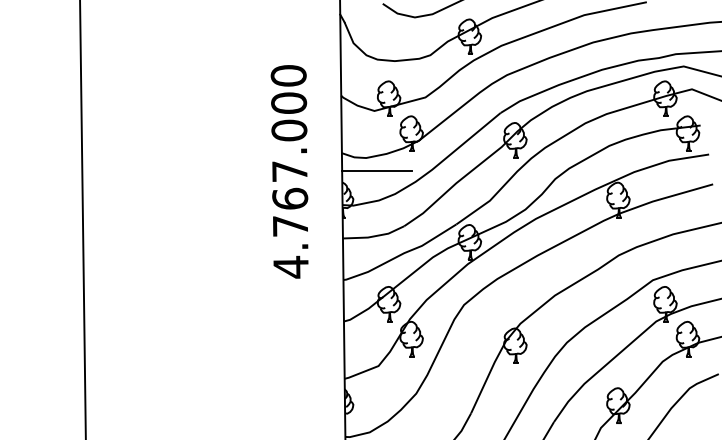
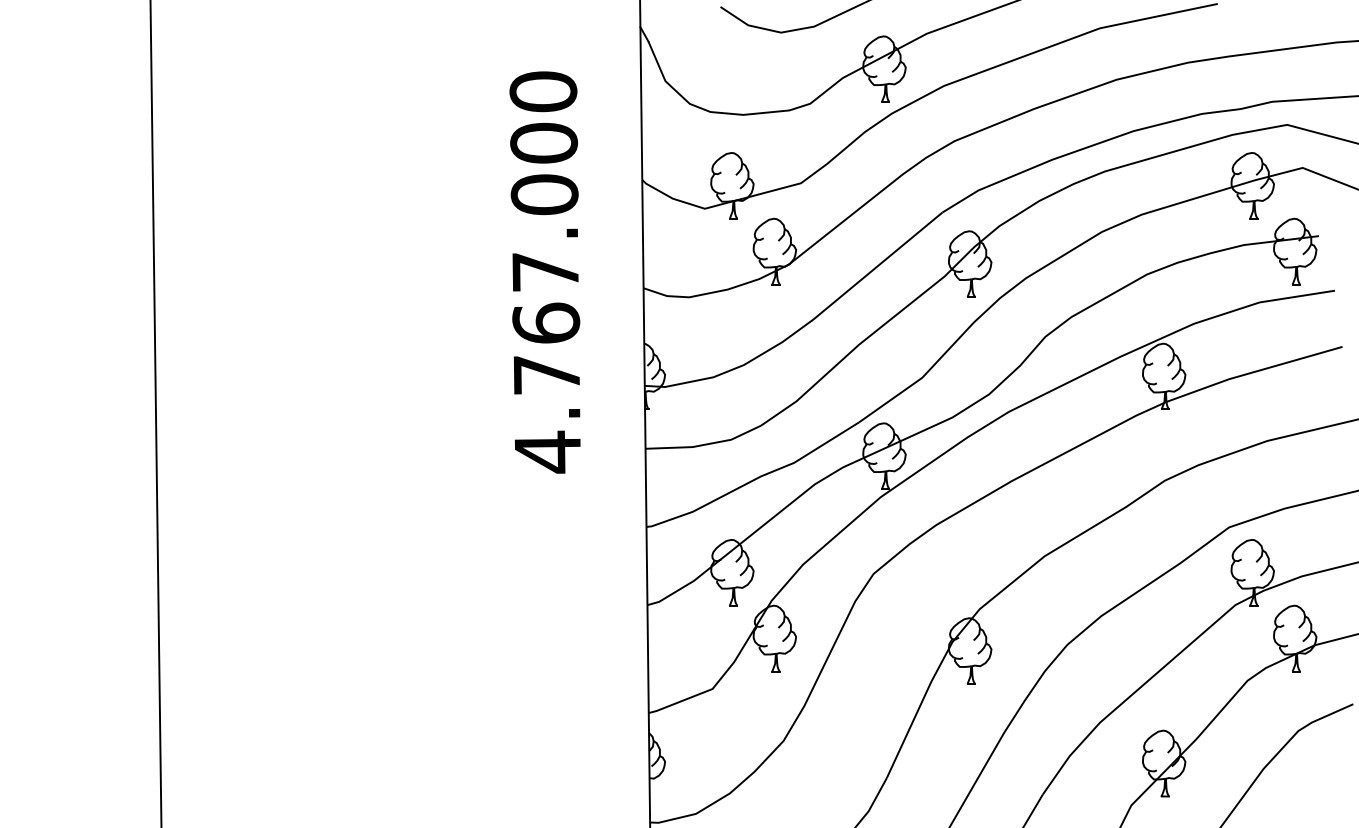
text: (289, 171) -> (544, 271), moved
line: (376, 171) -> (708, 322), removed

